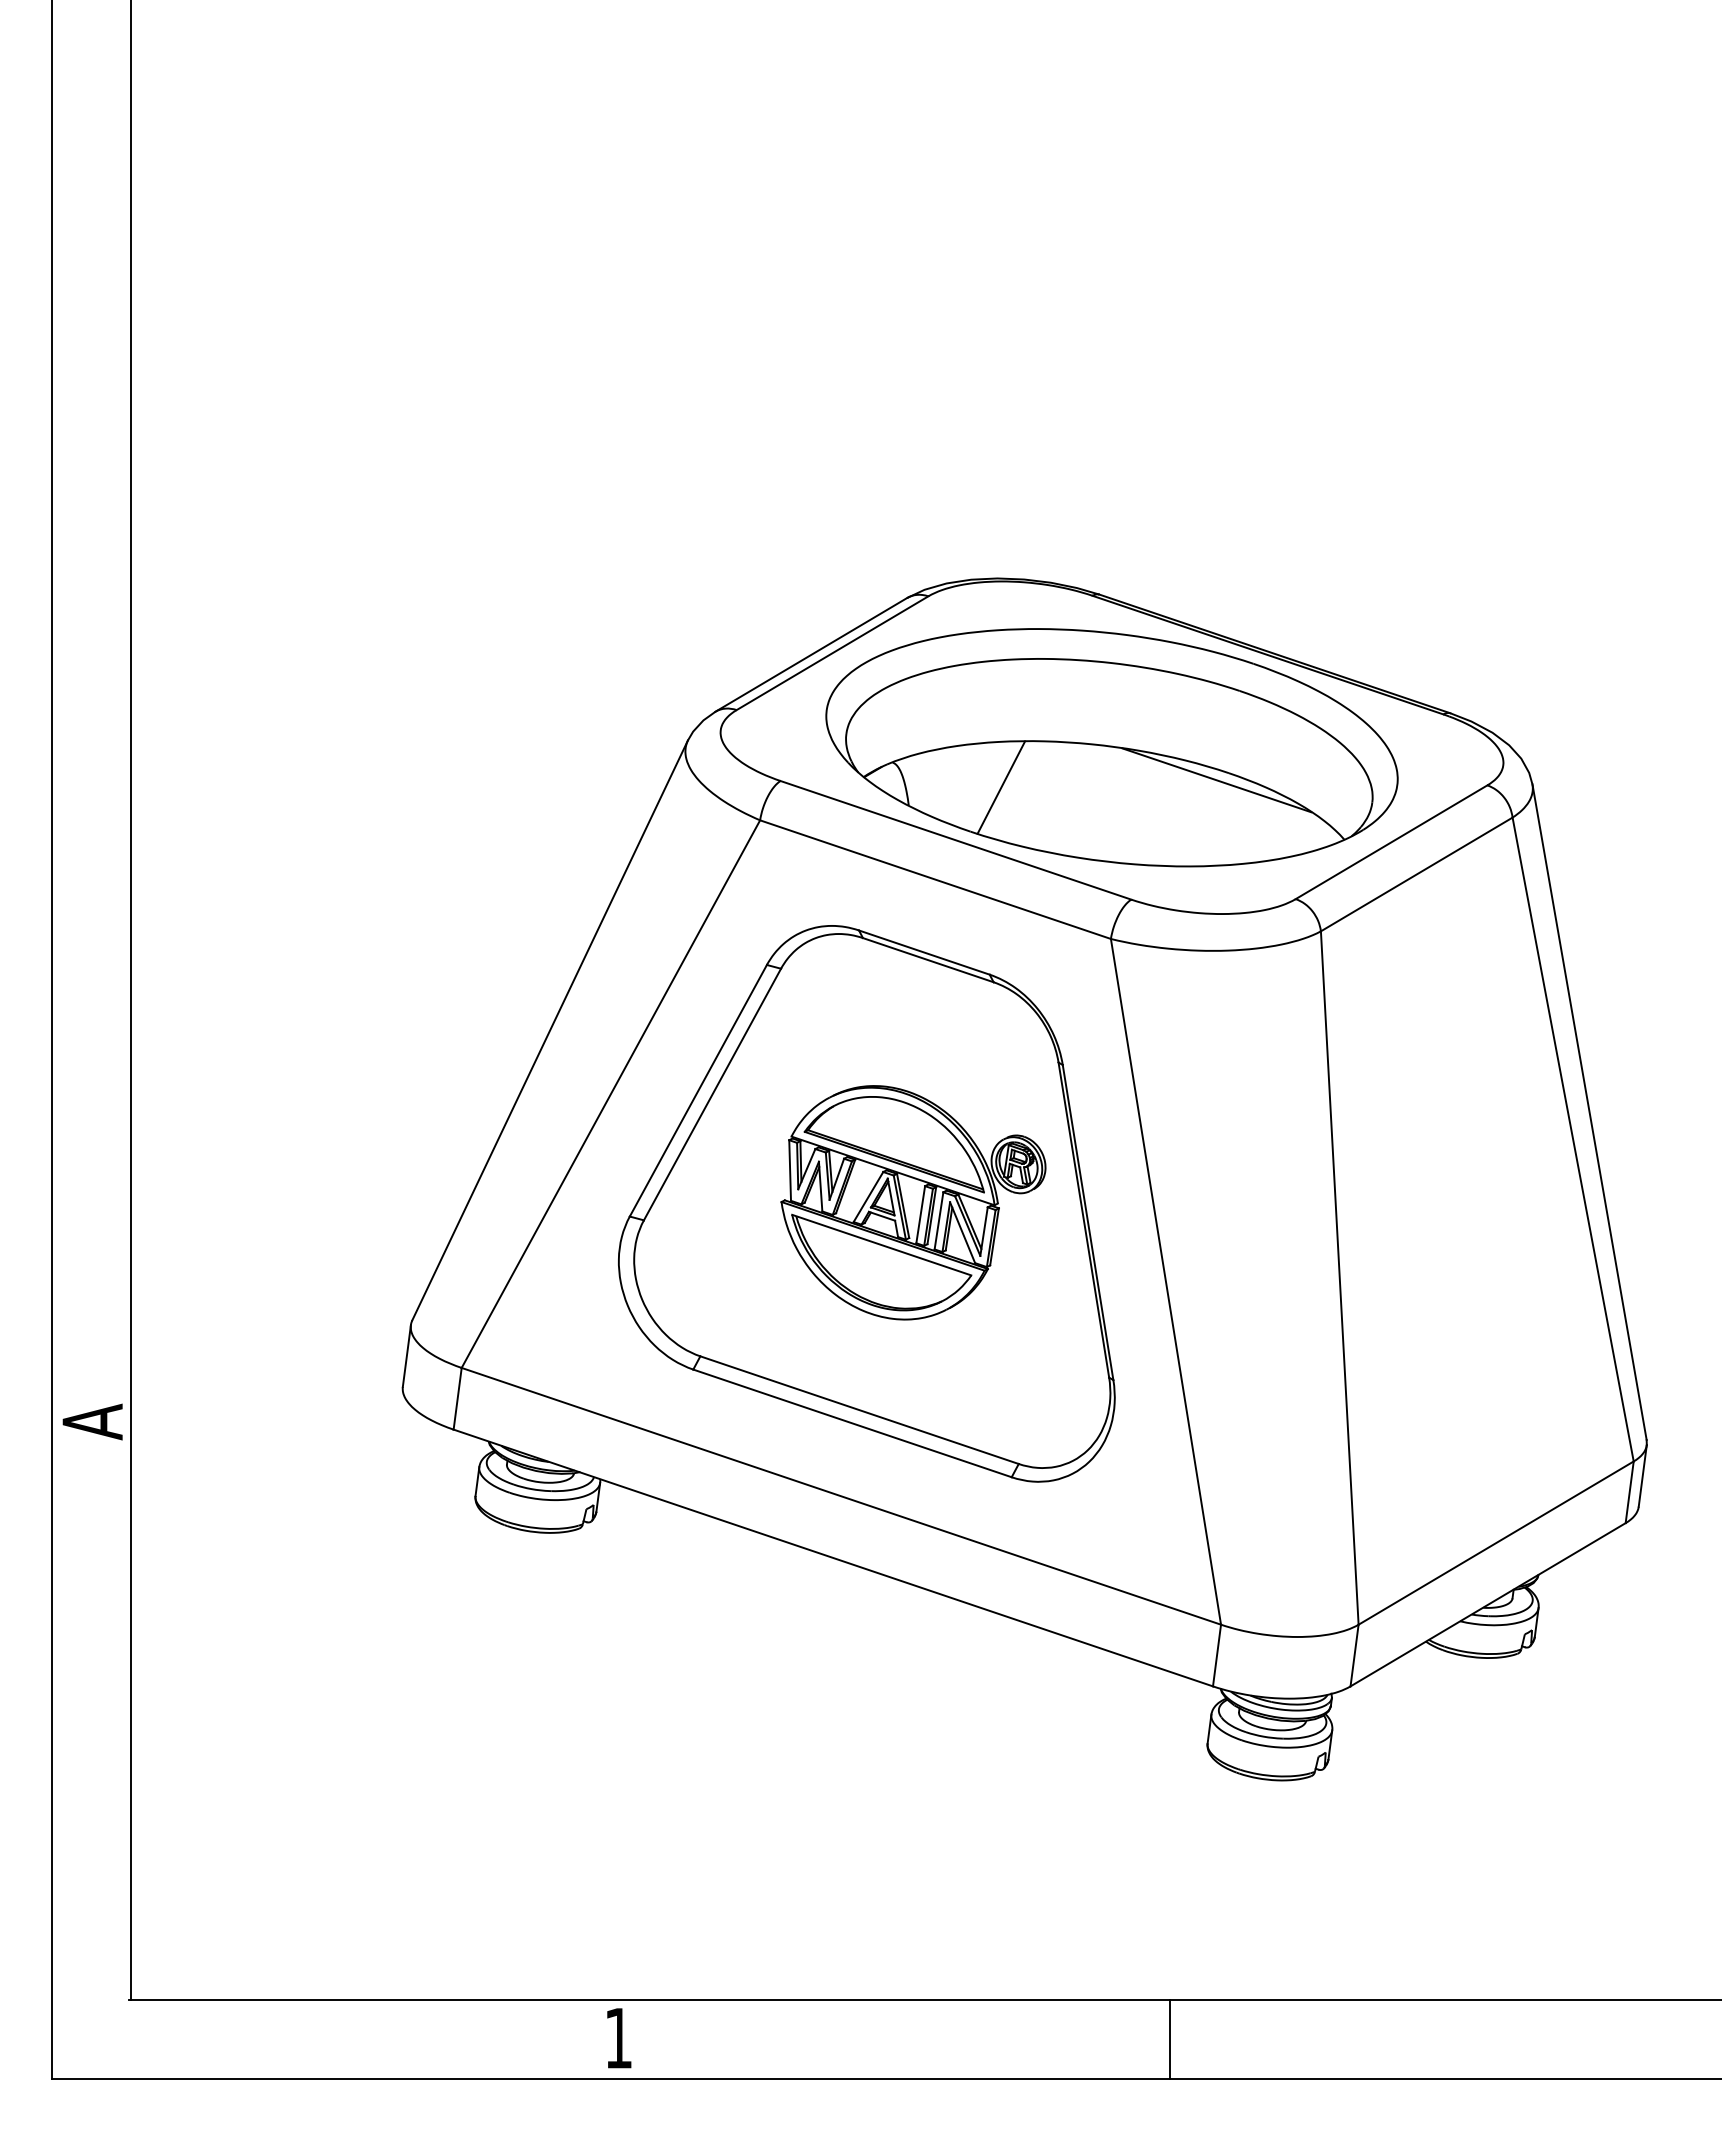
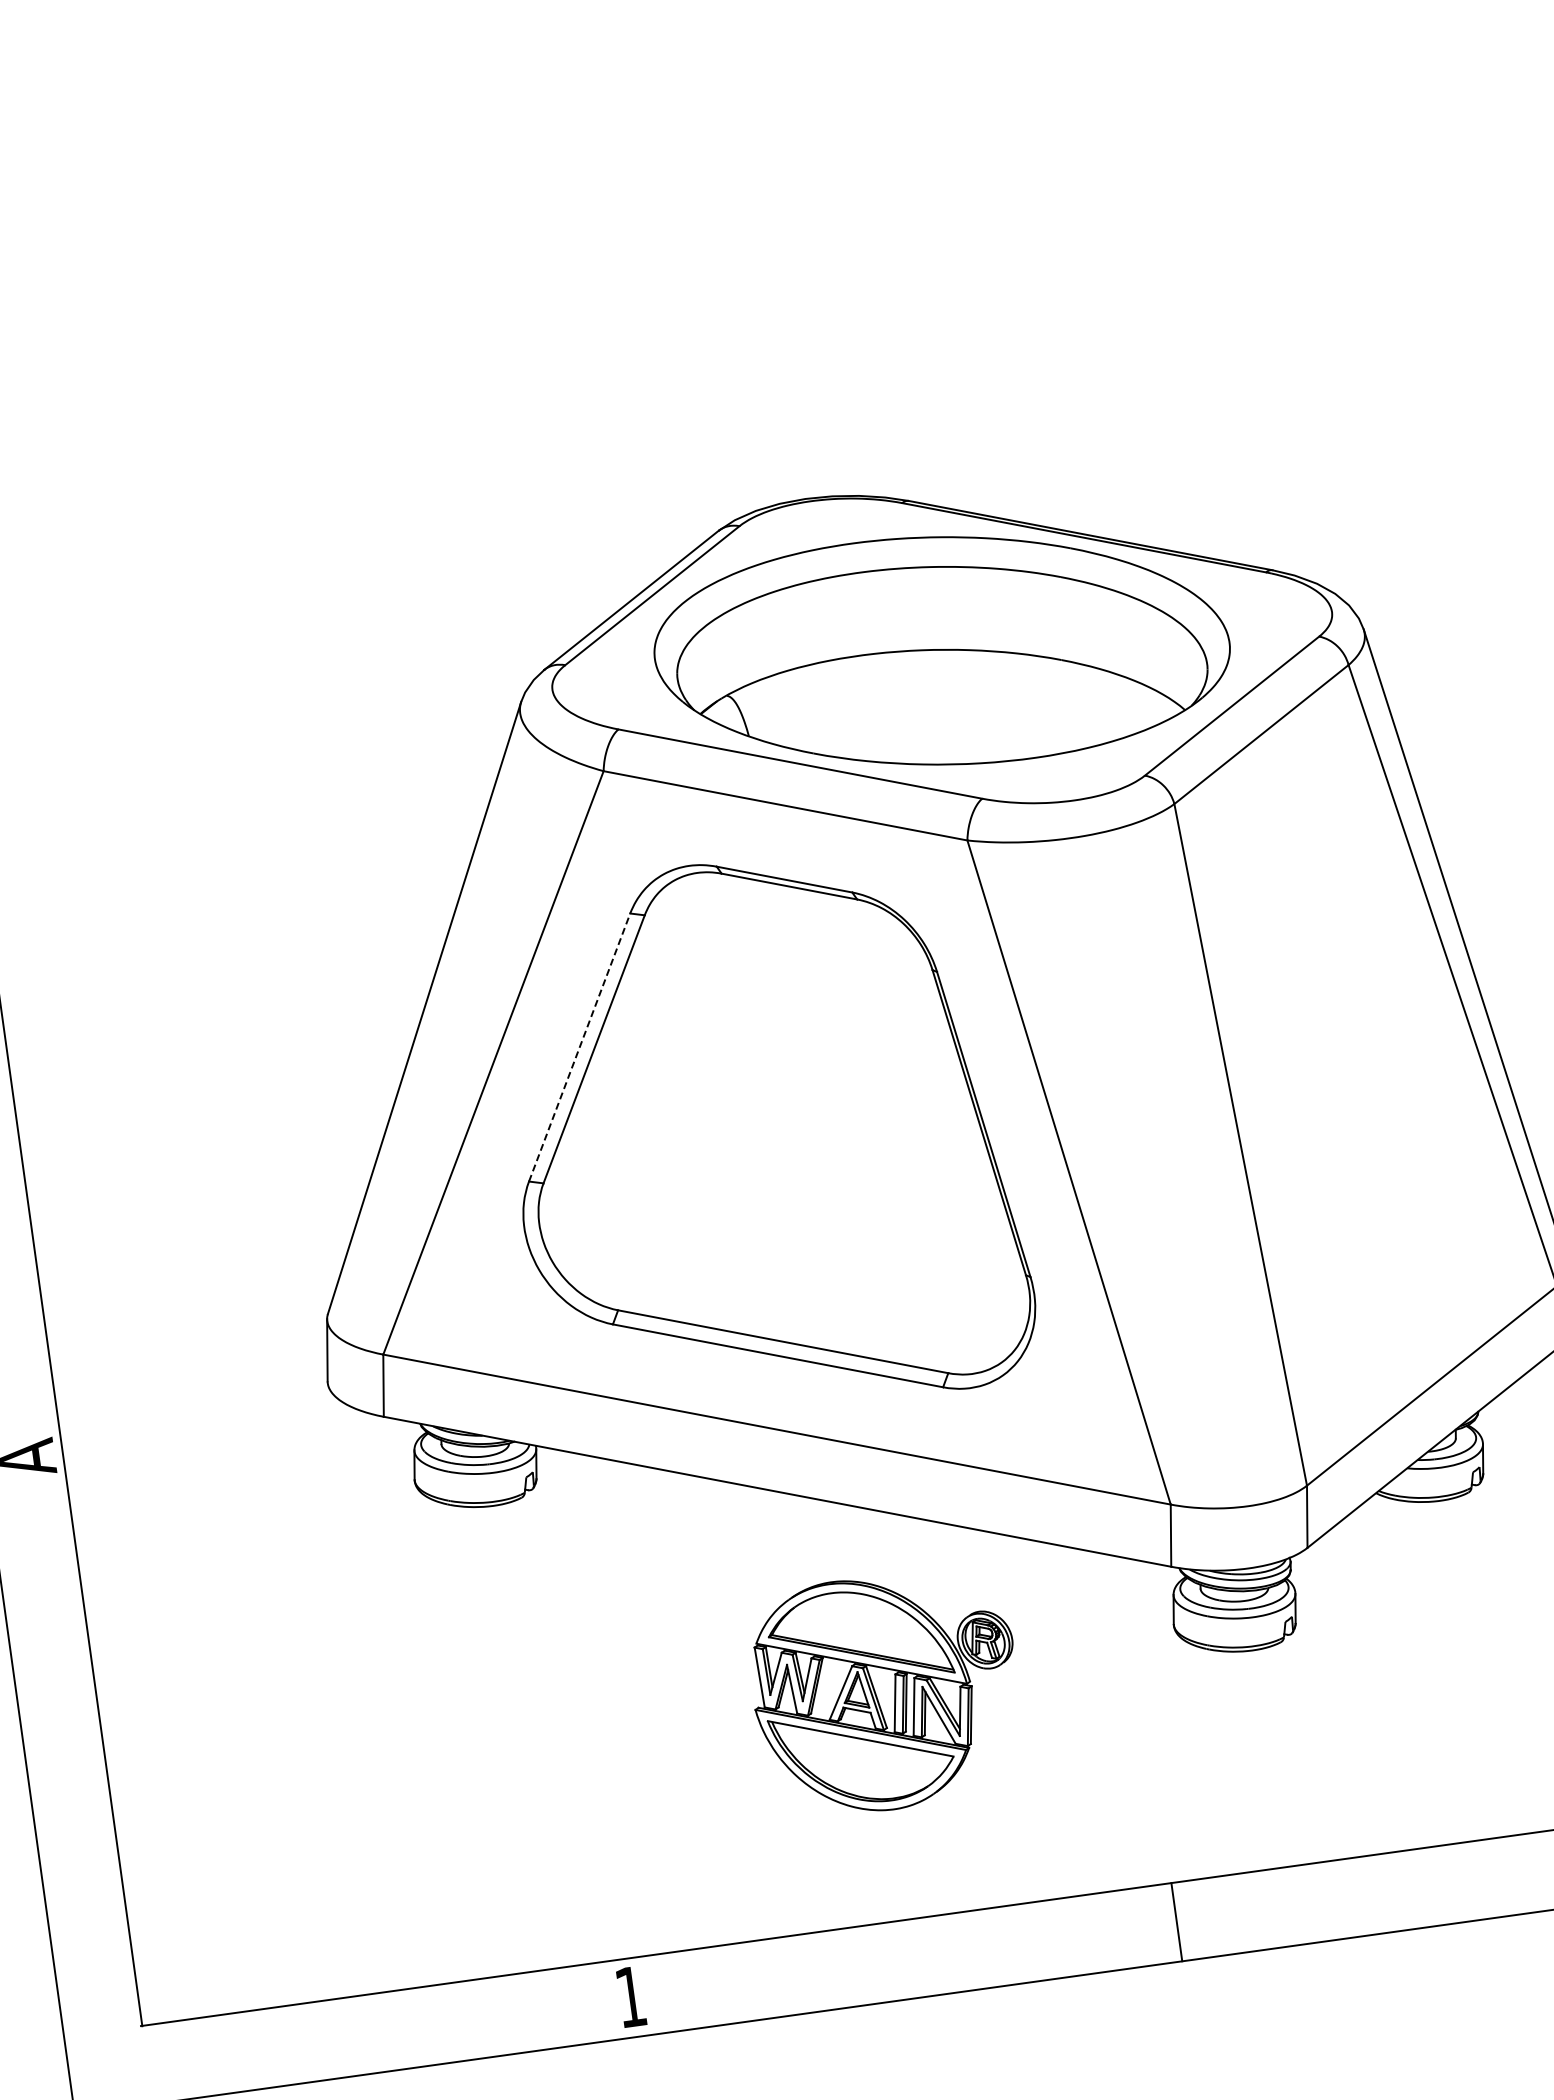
line: (1216, 780) -> (1050, 669), removed
line: (1001, 787) -> (838, 705), removed
line: (698, 1090) -> (579, 1047), solid -> dashed
part: (913, 1202) -> (886, 1692), moved

